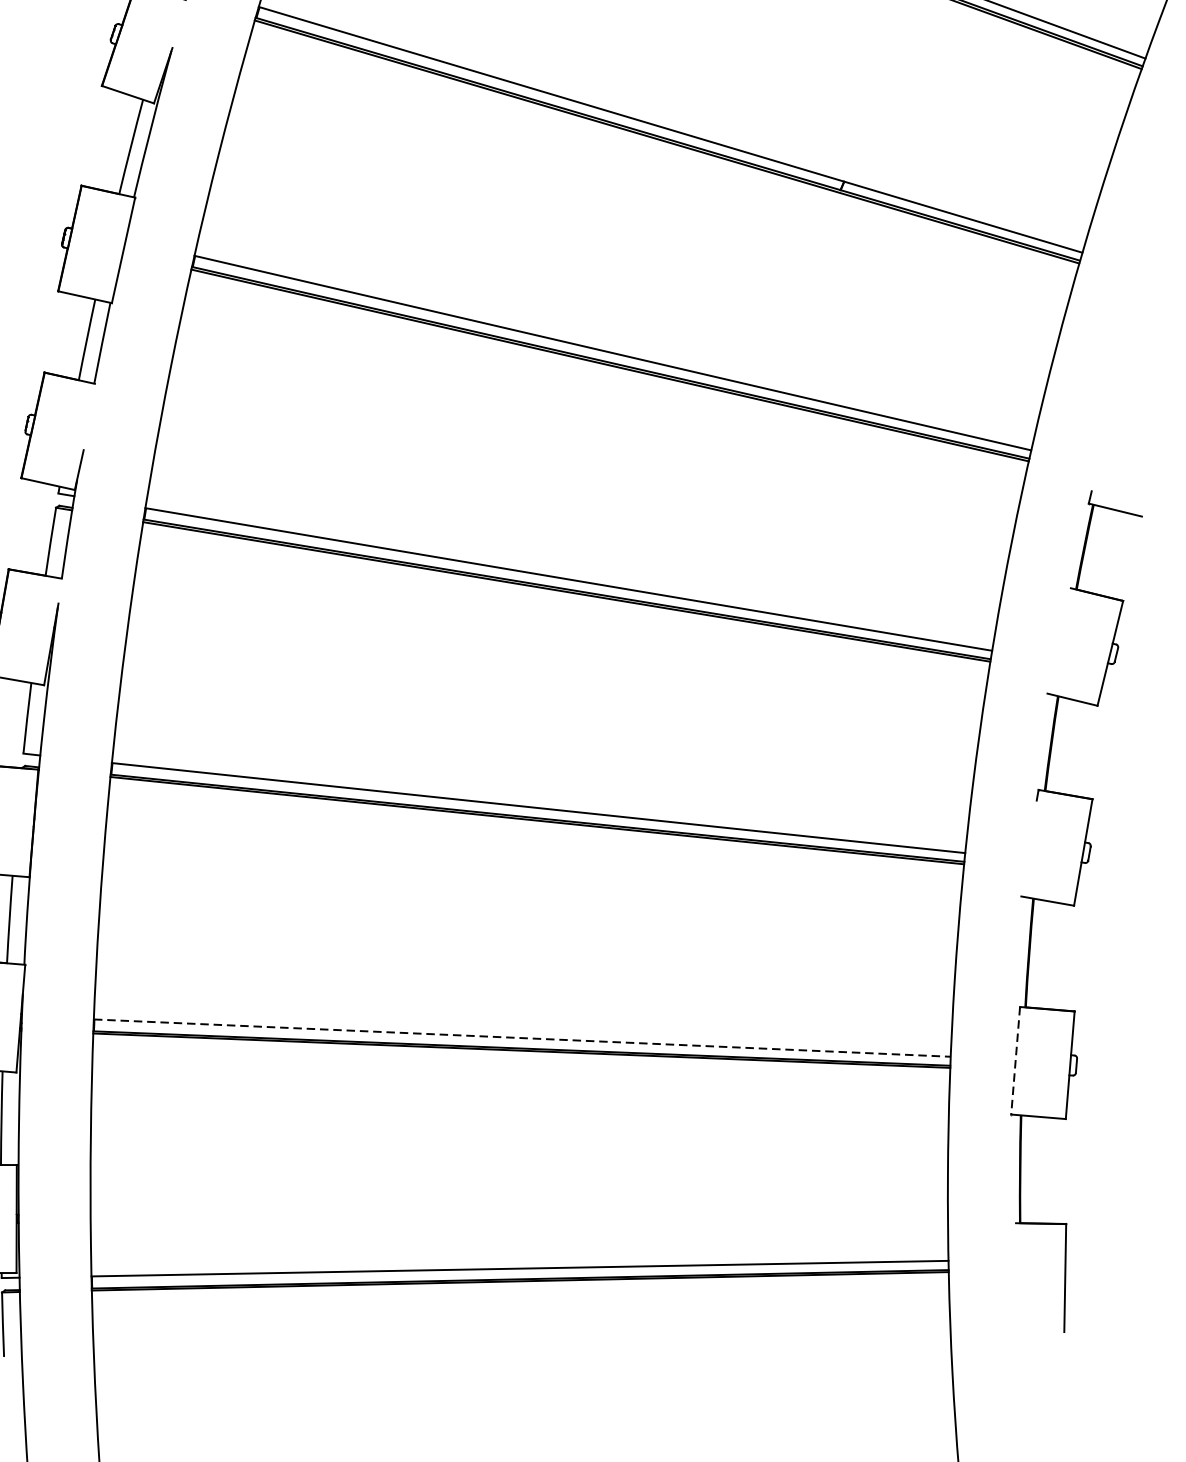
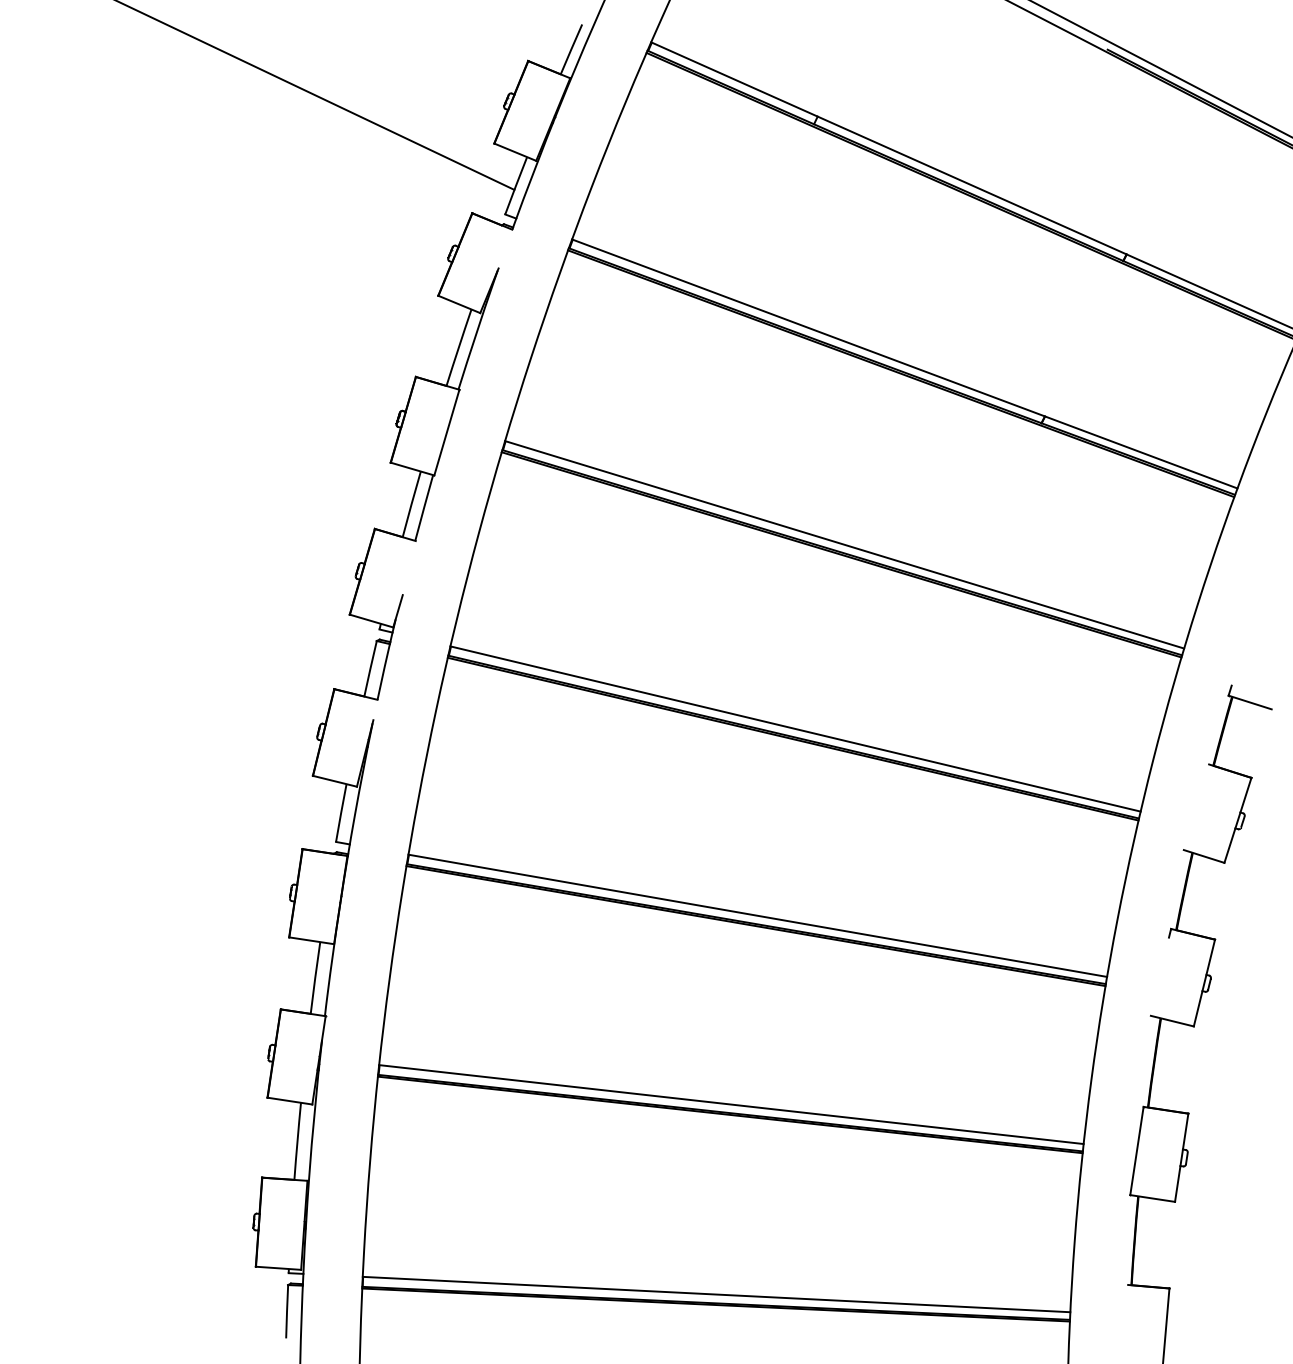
line: (522, 1038) -> (731, 1104), dashed -> solid
line: (1015, 1061) -> (1136, 1151), dashed -> solid

